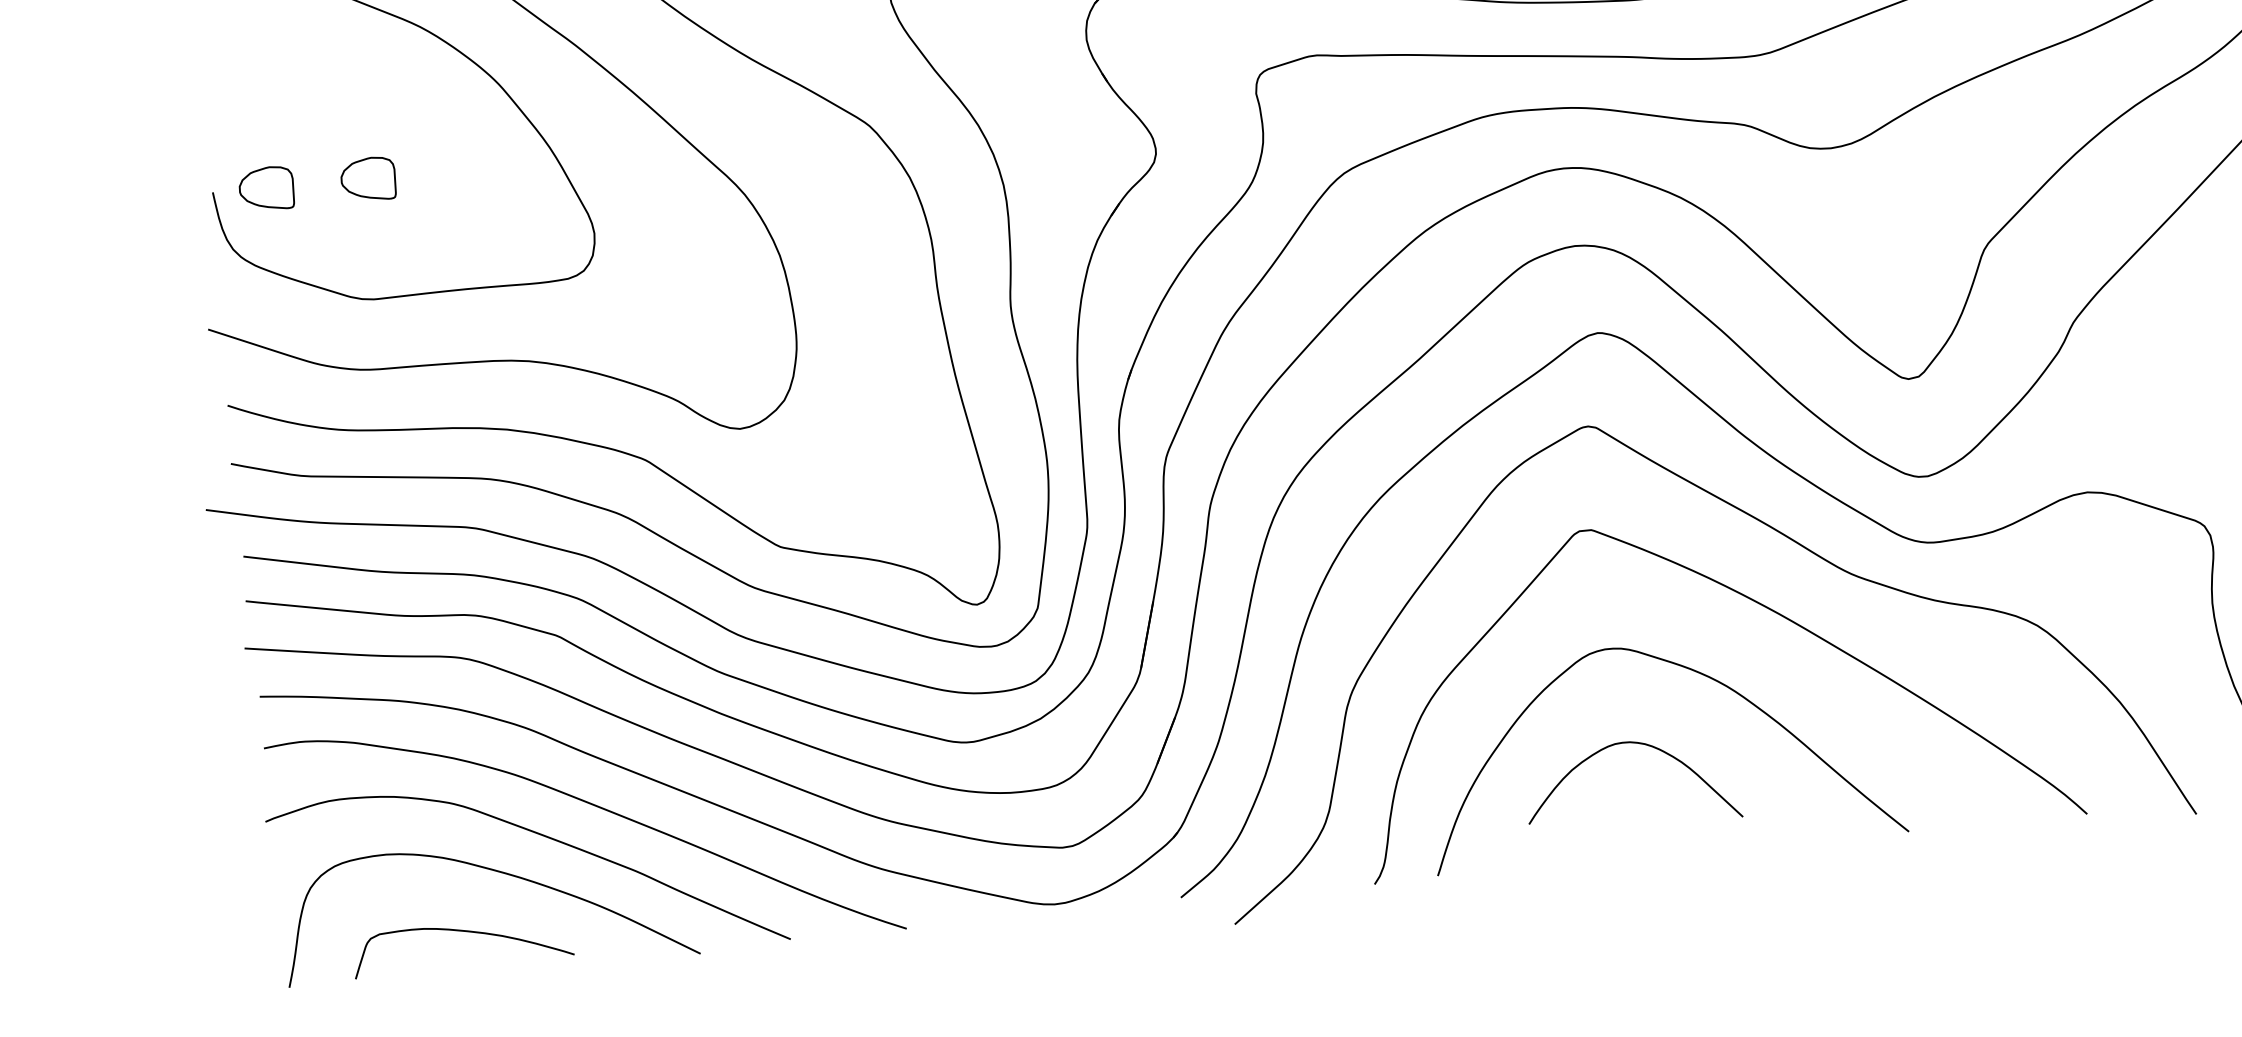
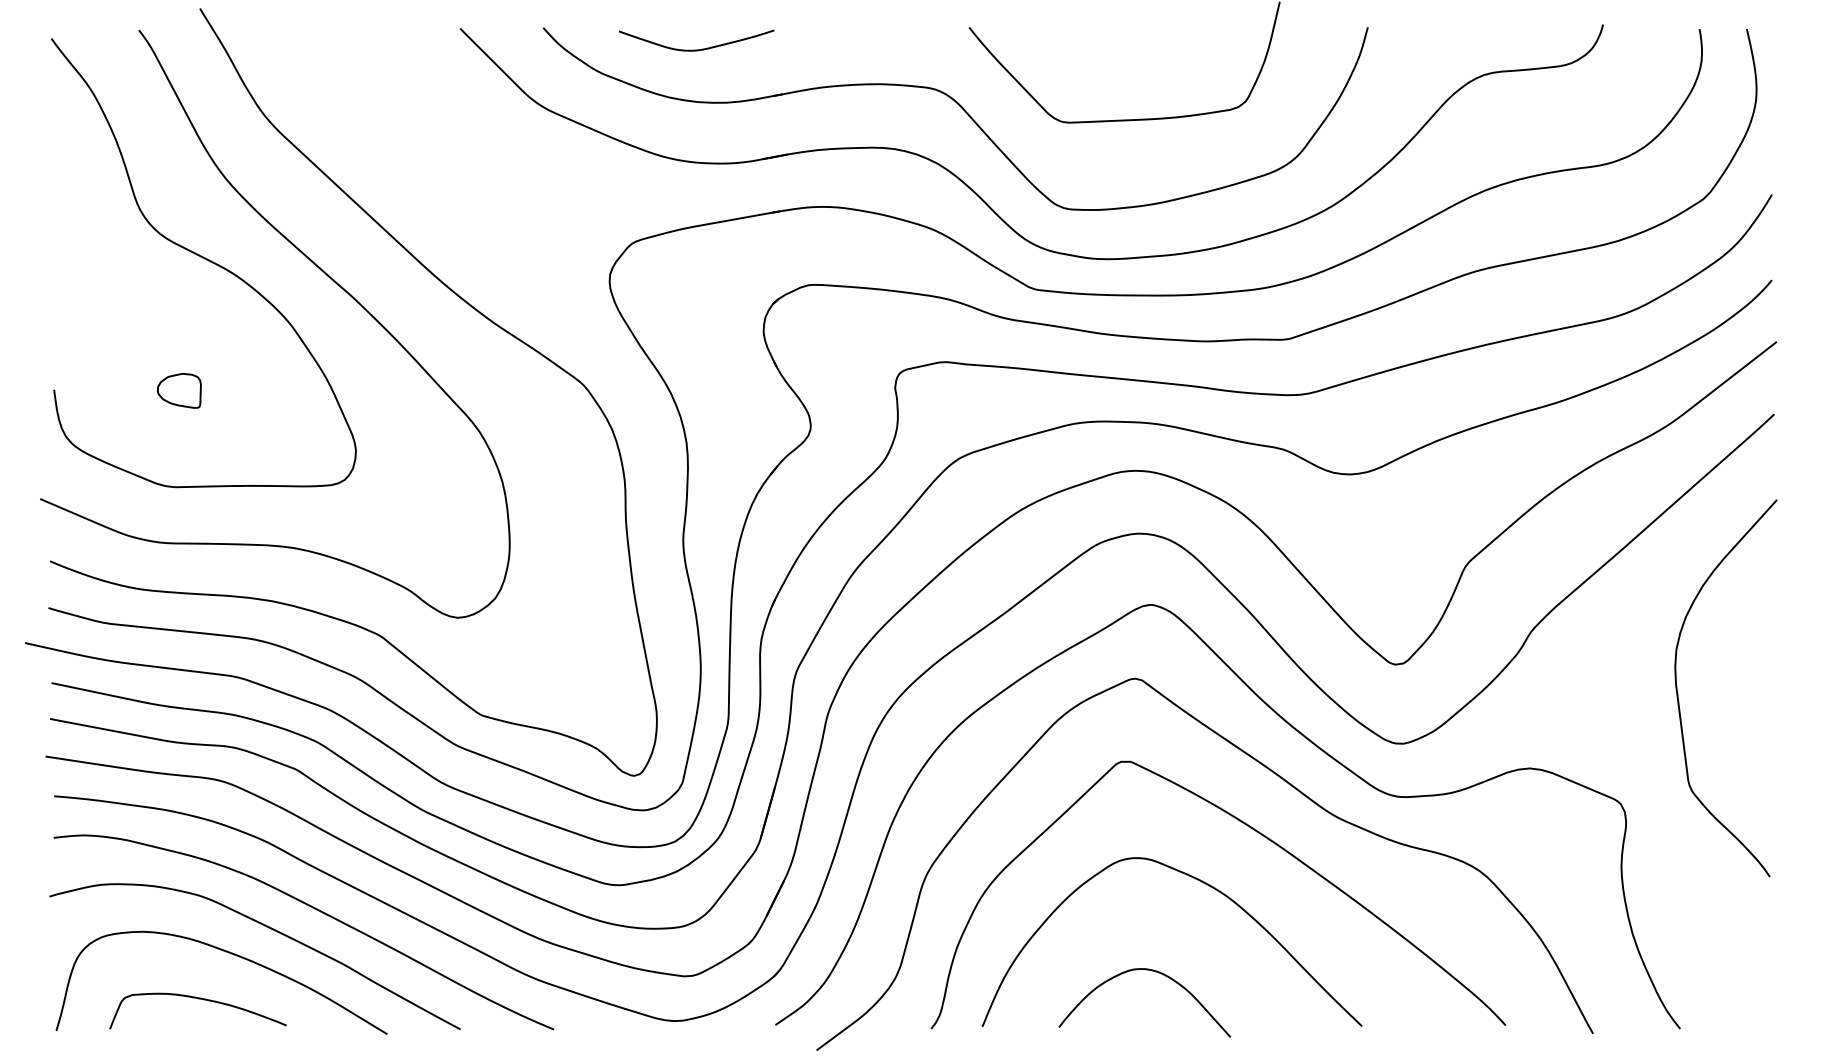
part: (266, 188) -> (97, 390), removed
curve: (1637, 744) -> (1151, 971), moved

